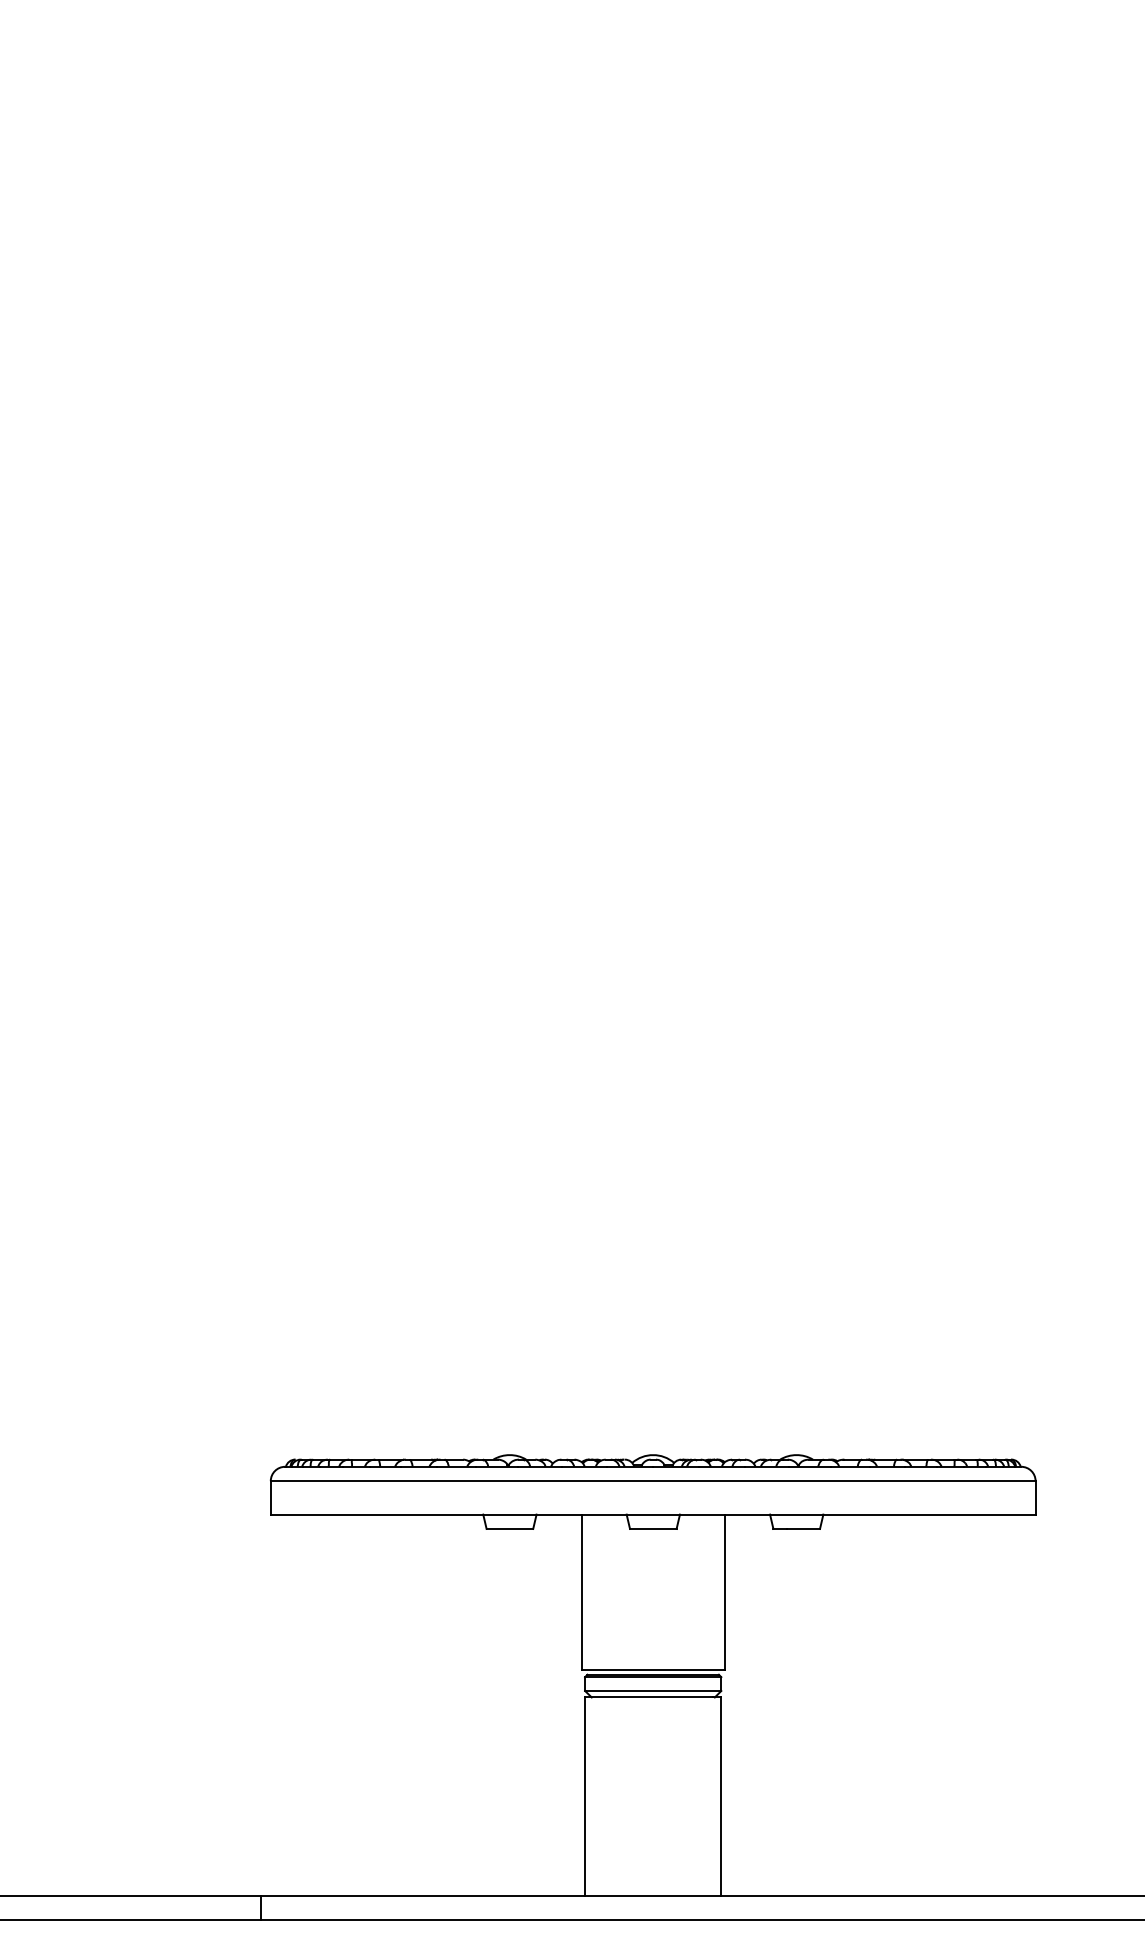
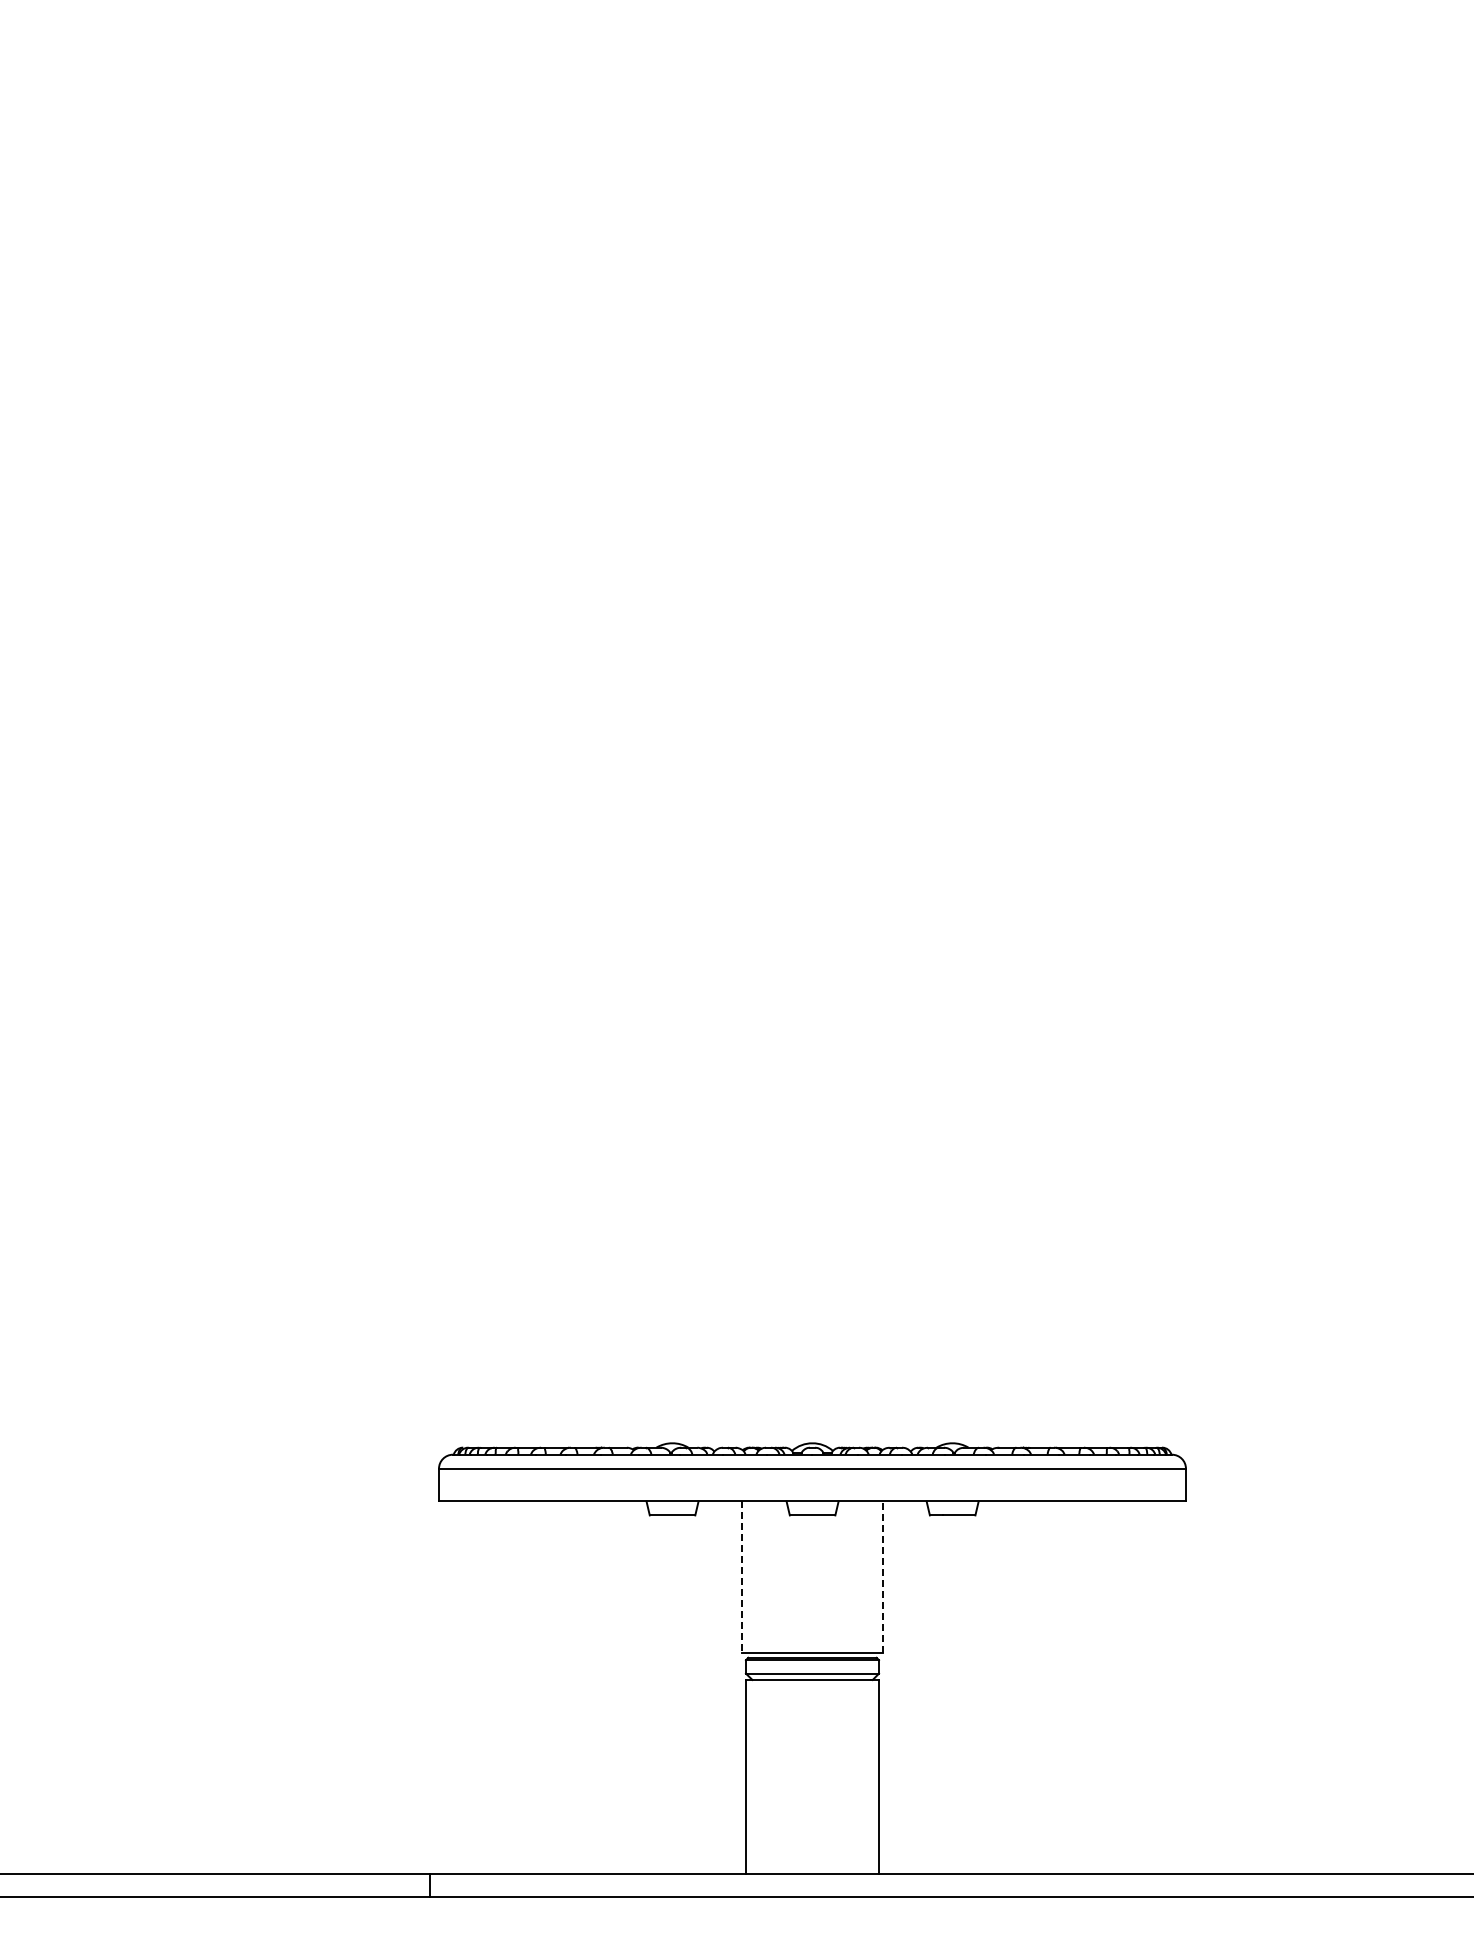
line: (581, 1592) -> (742, 1577), solid -> dashed
line: (724, 1592) -> (882, 1577), solid -> dashed

